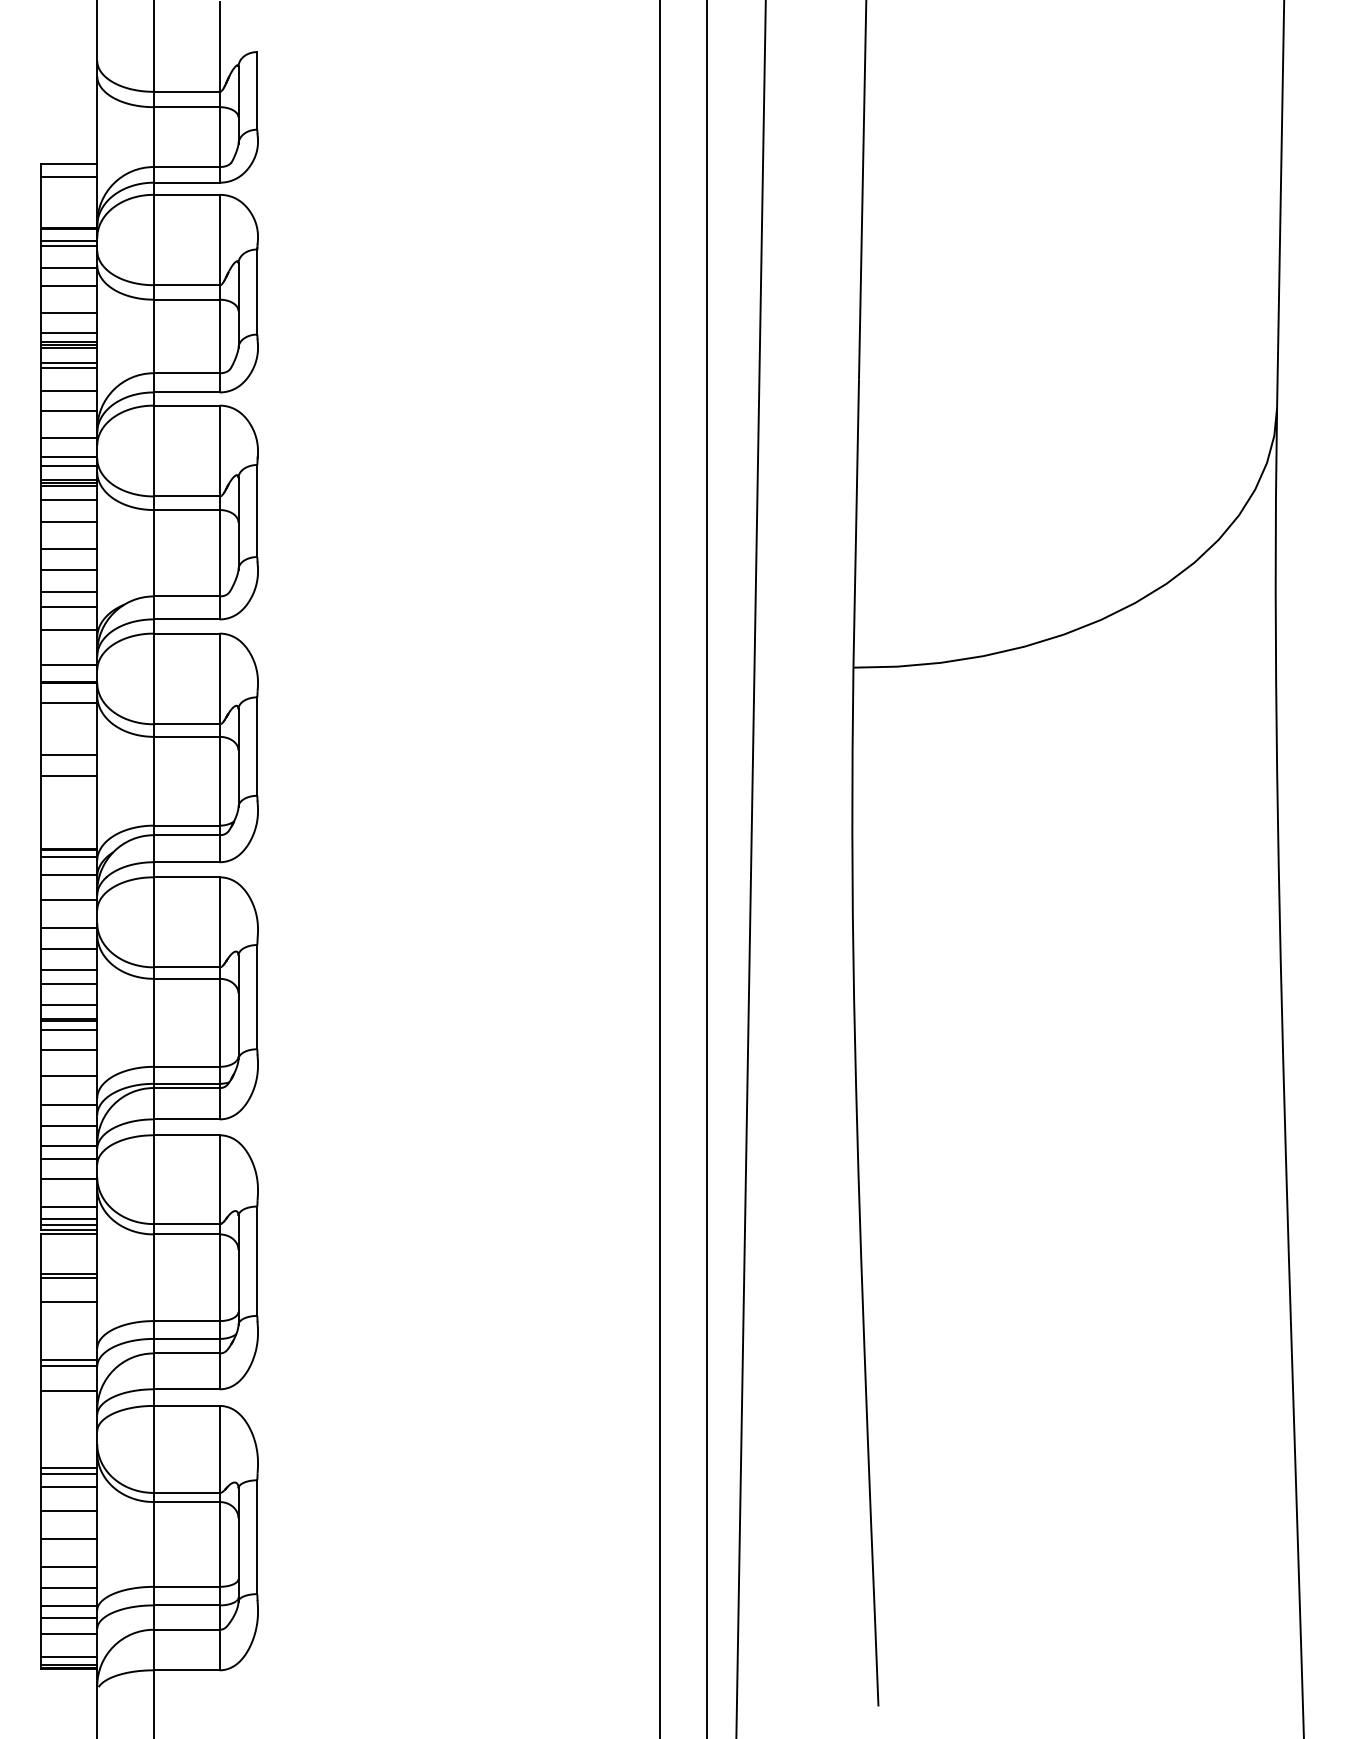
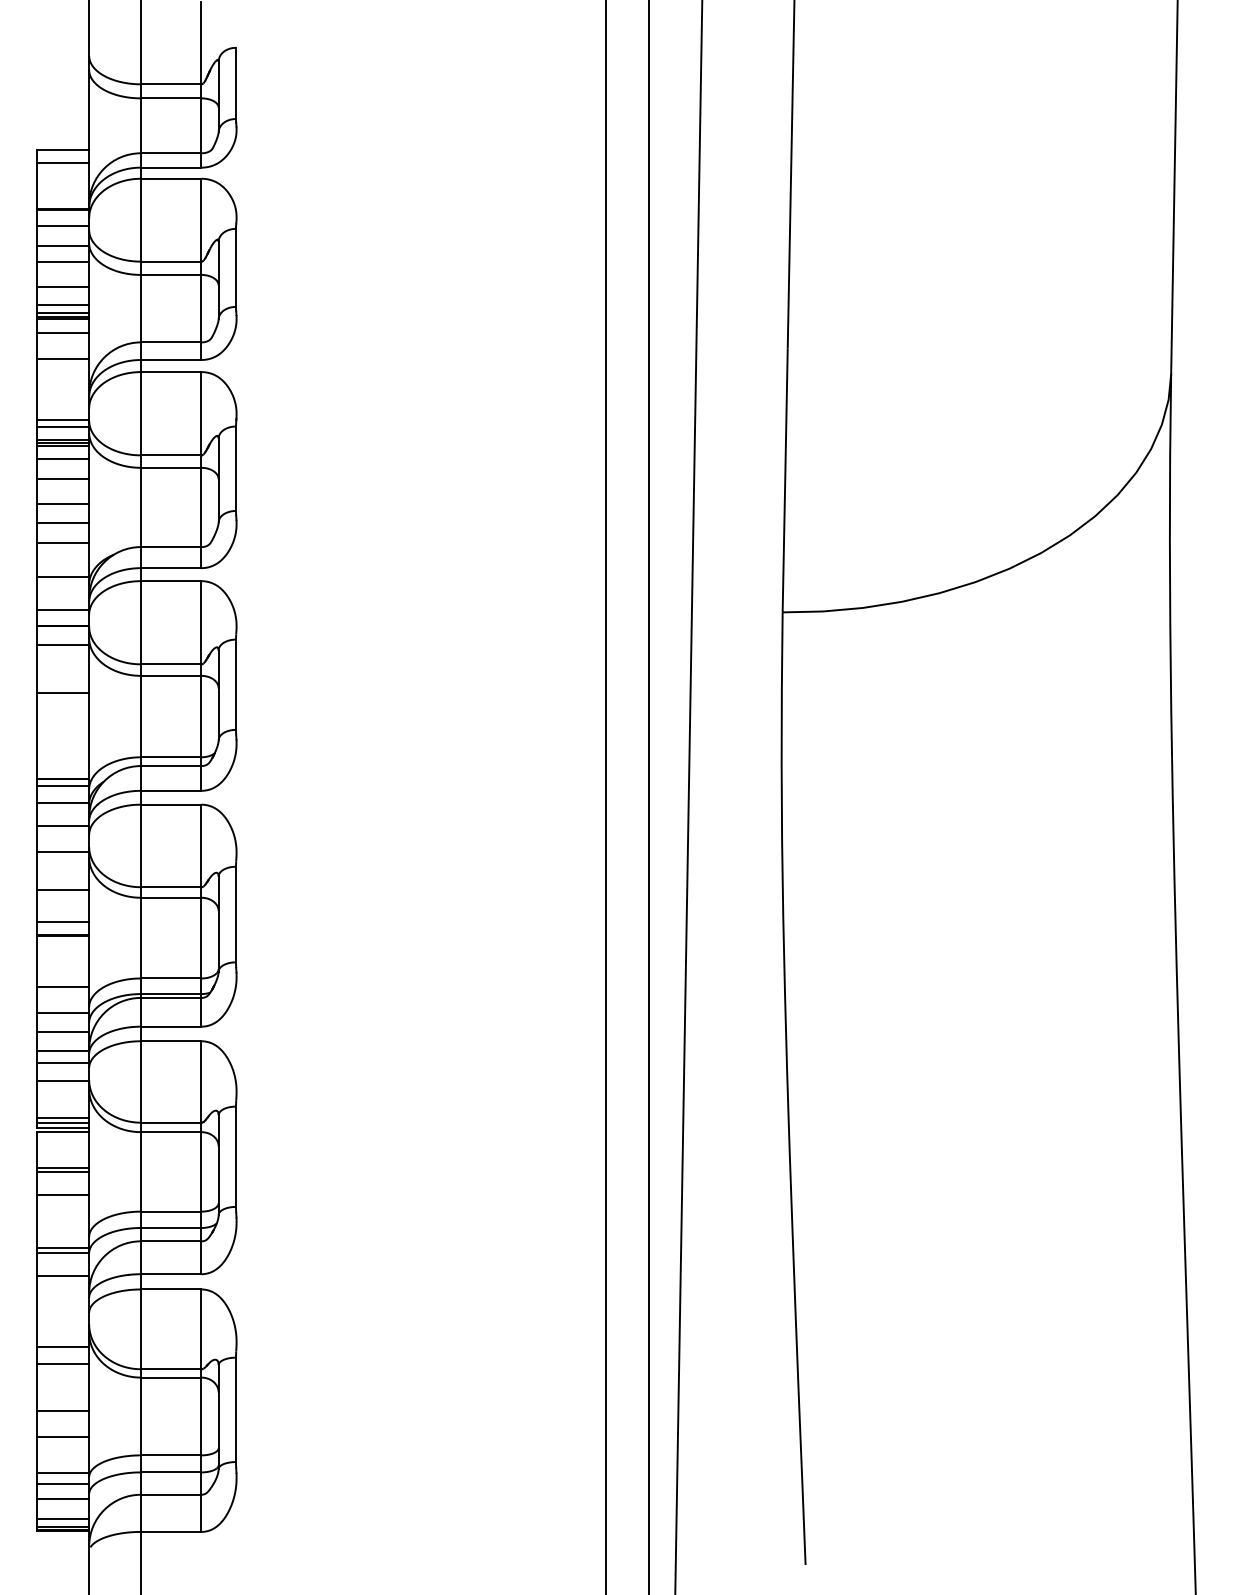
line: (69, 241) -> (63, 221), removed
line: (69, 367) -> (63, 337), removed
line: (69, 410) -> (63, 376), removed
line: (69, 437) -> (63, 401), removed
line: (69, 606) -> (63, 556), removed
line: (69, 775) -> (63, 711), removed
line: (69, 949) -> (63, 870), removed
line: (69, 983) -> (63, 902), removed
line: (69, 1030) -> (63, 945), removed
line: (69, 1050) -> (63, 963), removed
line: (69, 1207) -> (63, 1107), removed
line: (69, 1473) -> (63, 1351), removed
line: (69, 1510) -> (63, 1385), removed
line: (69, 1588) -> (63, 1456), removed

